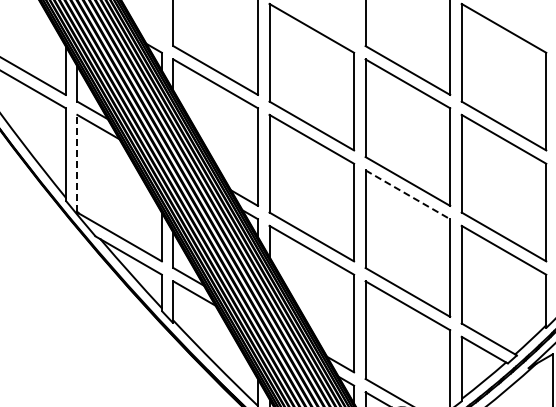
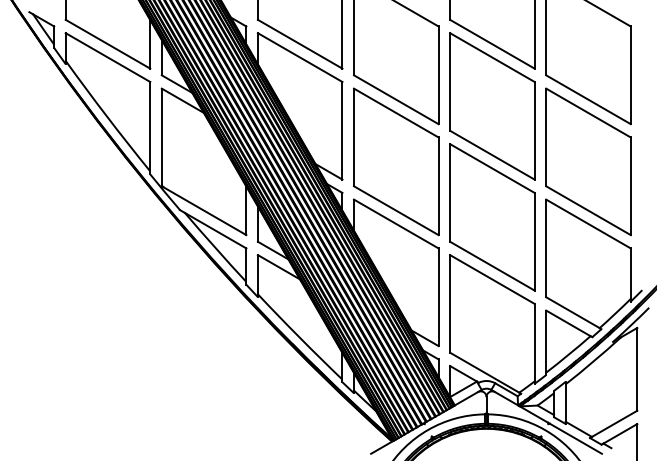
line: (77, 162) -> (161, 136), dashed -> solid
line: (408, 194) -> (492, 168), dashed -> solid

